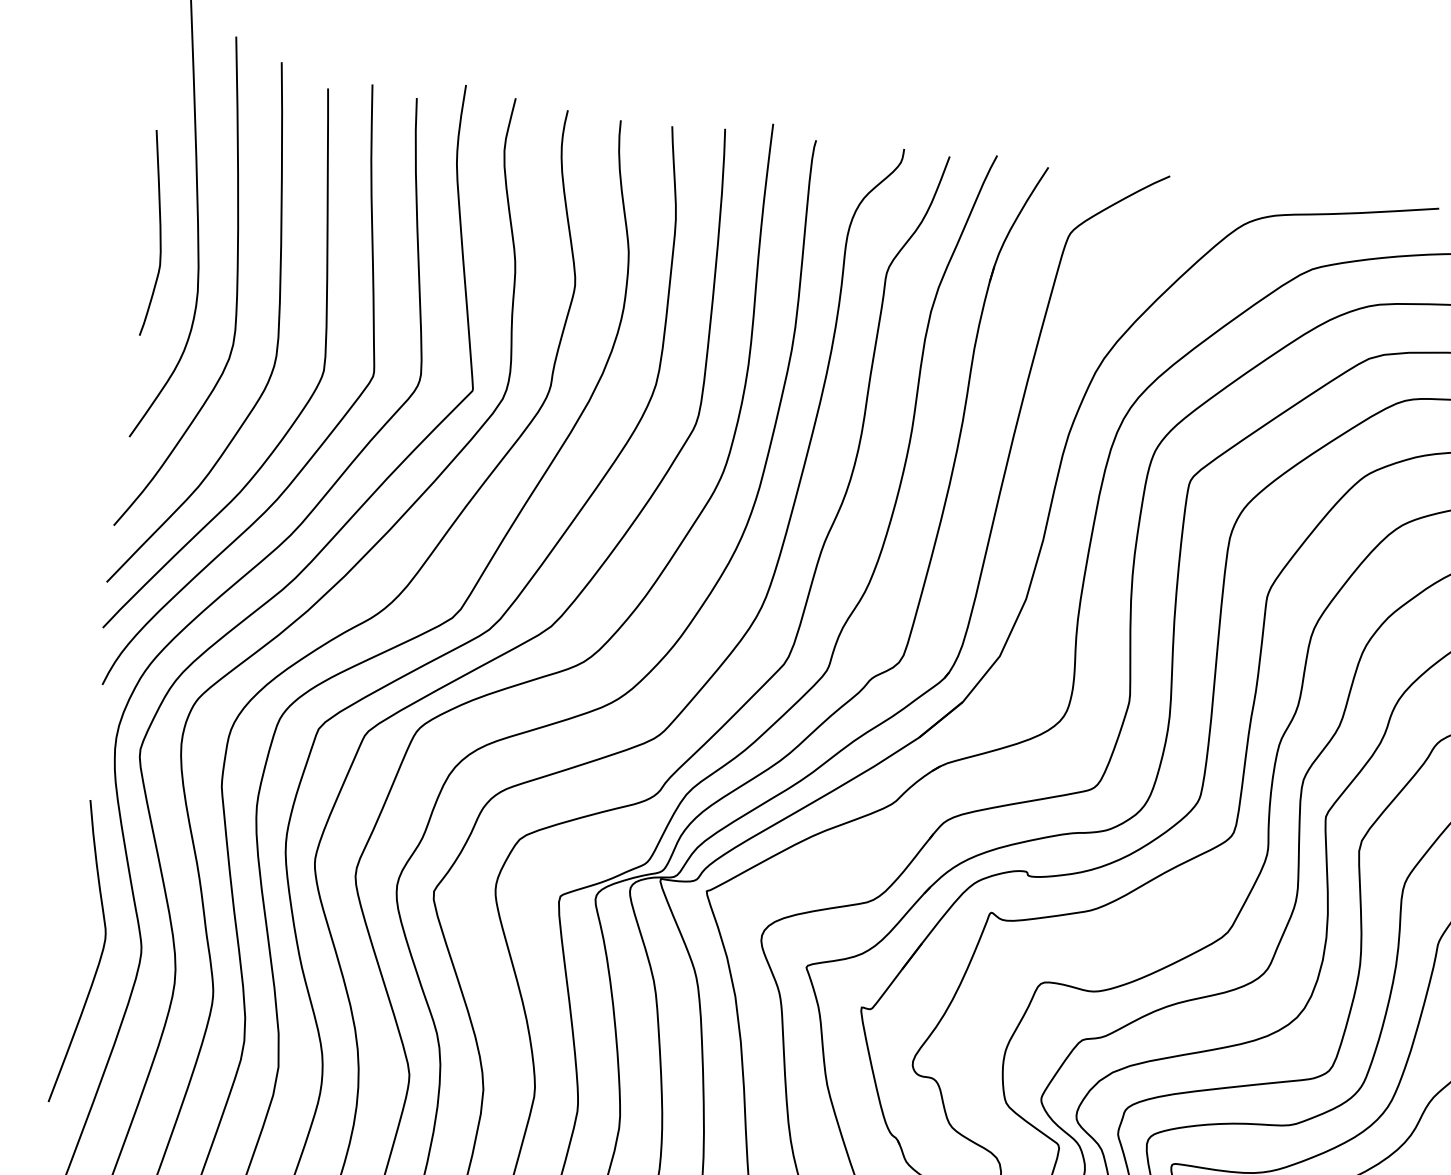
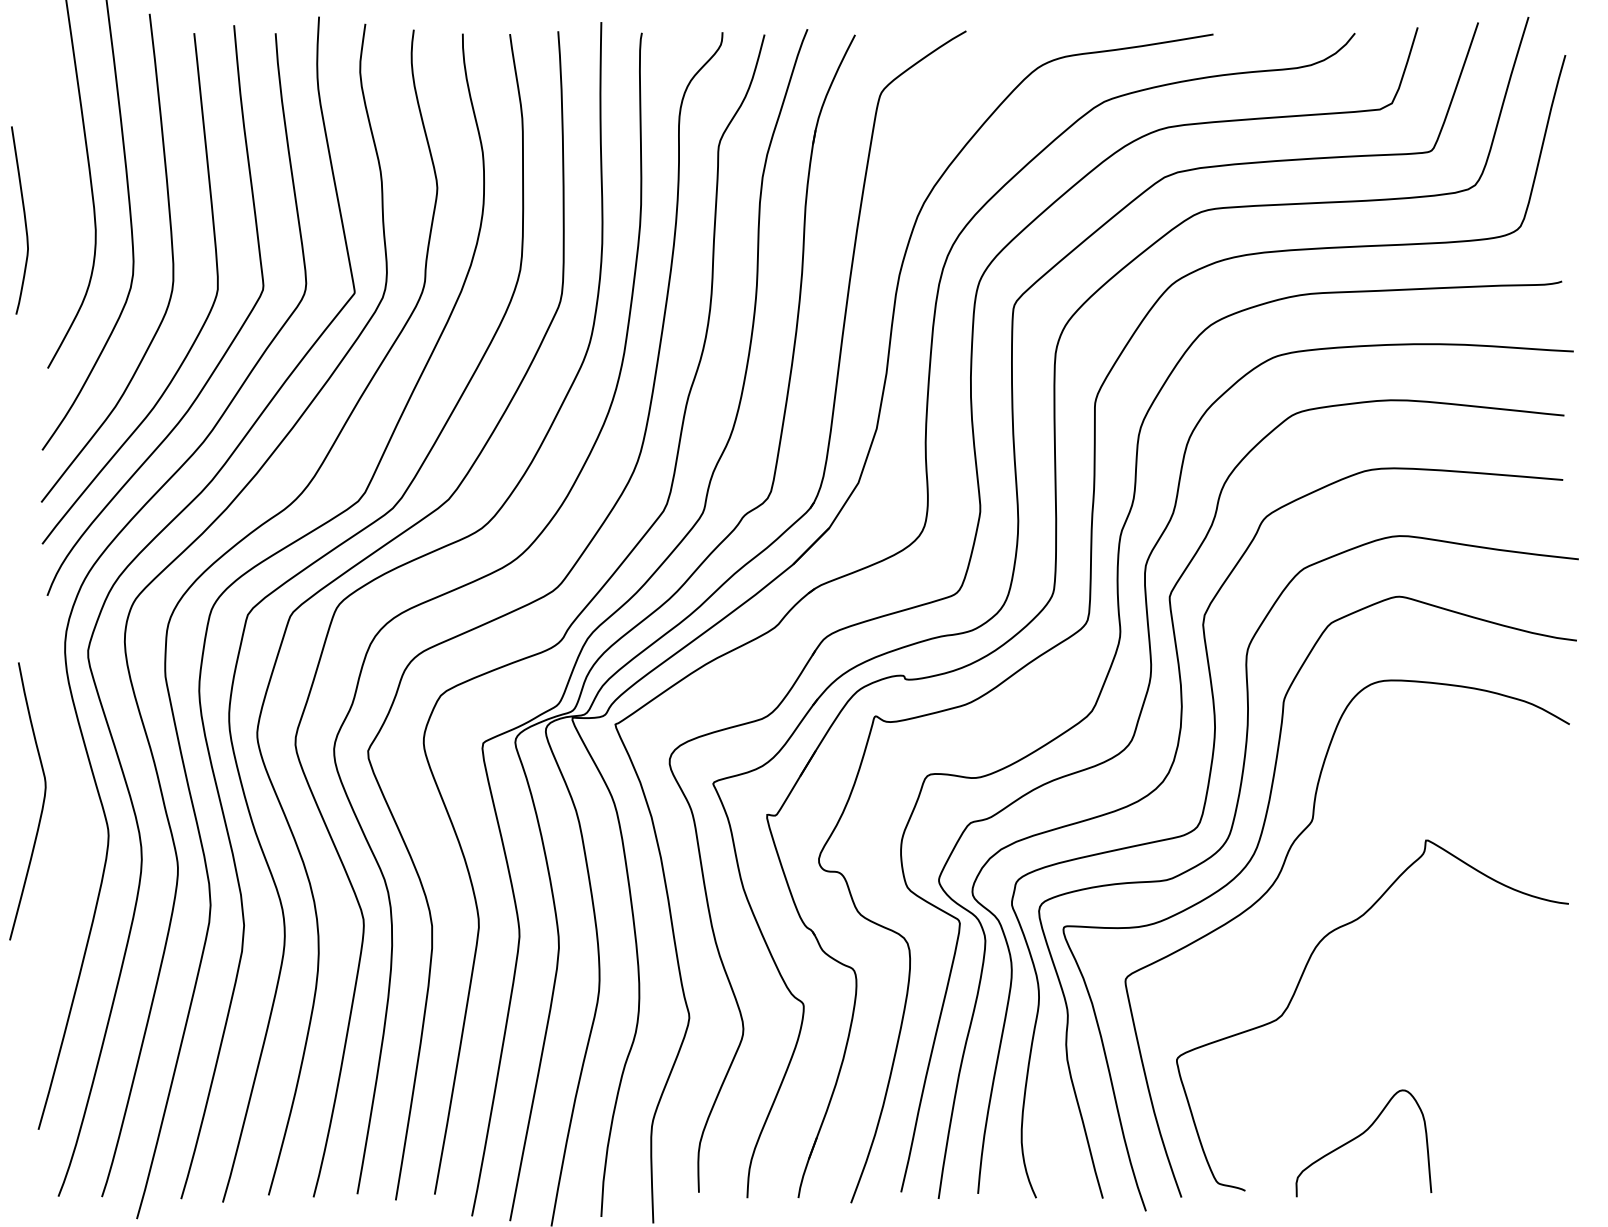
curve: (159, 234) -> (24, 220), moved
curve: (100, 955) -> (42, 802), moved

